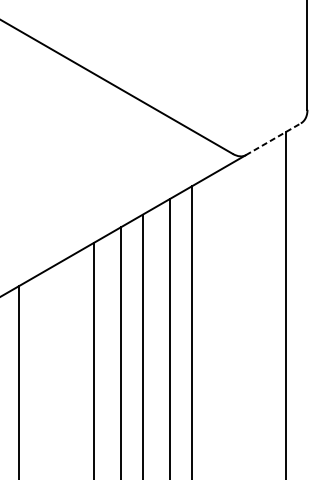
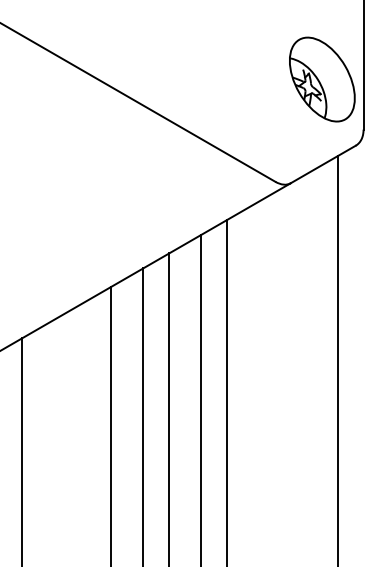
part: (272, 67) -> (322, 79), added
line: (273, 139) -> (323, 164), dashed -> solid

